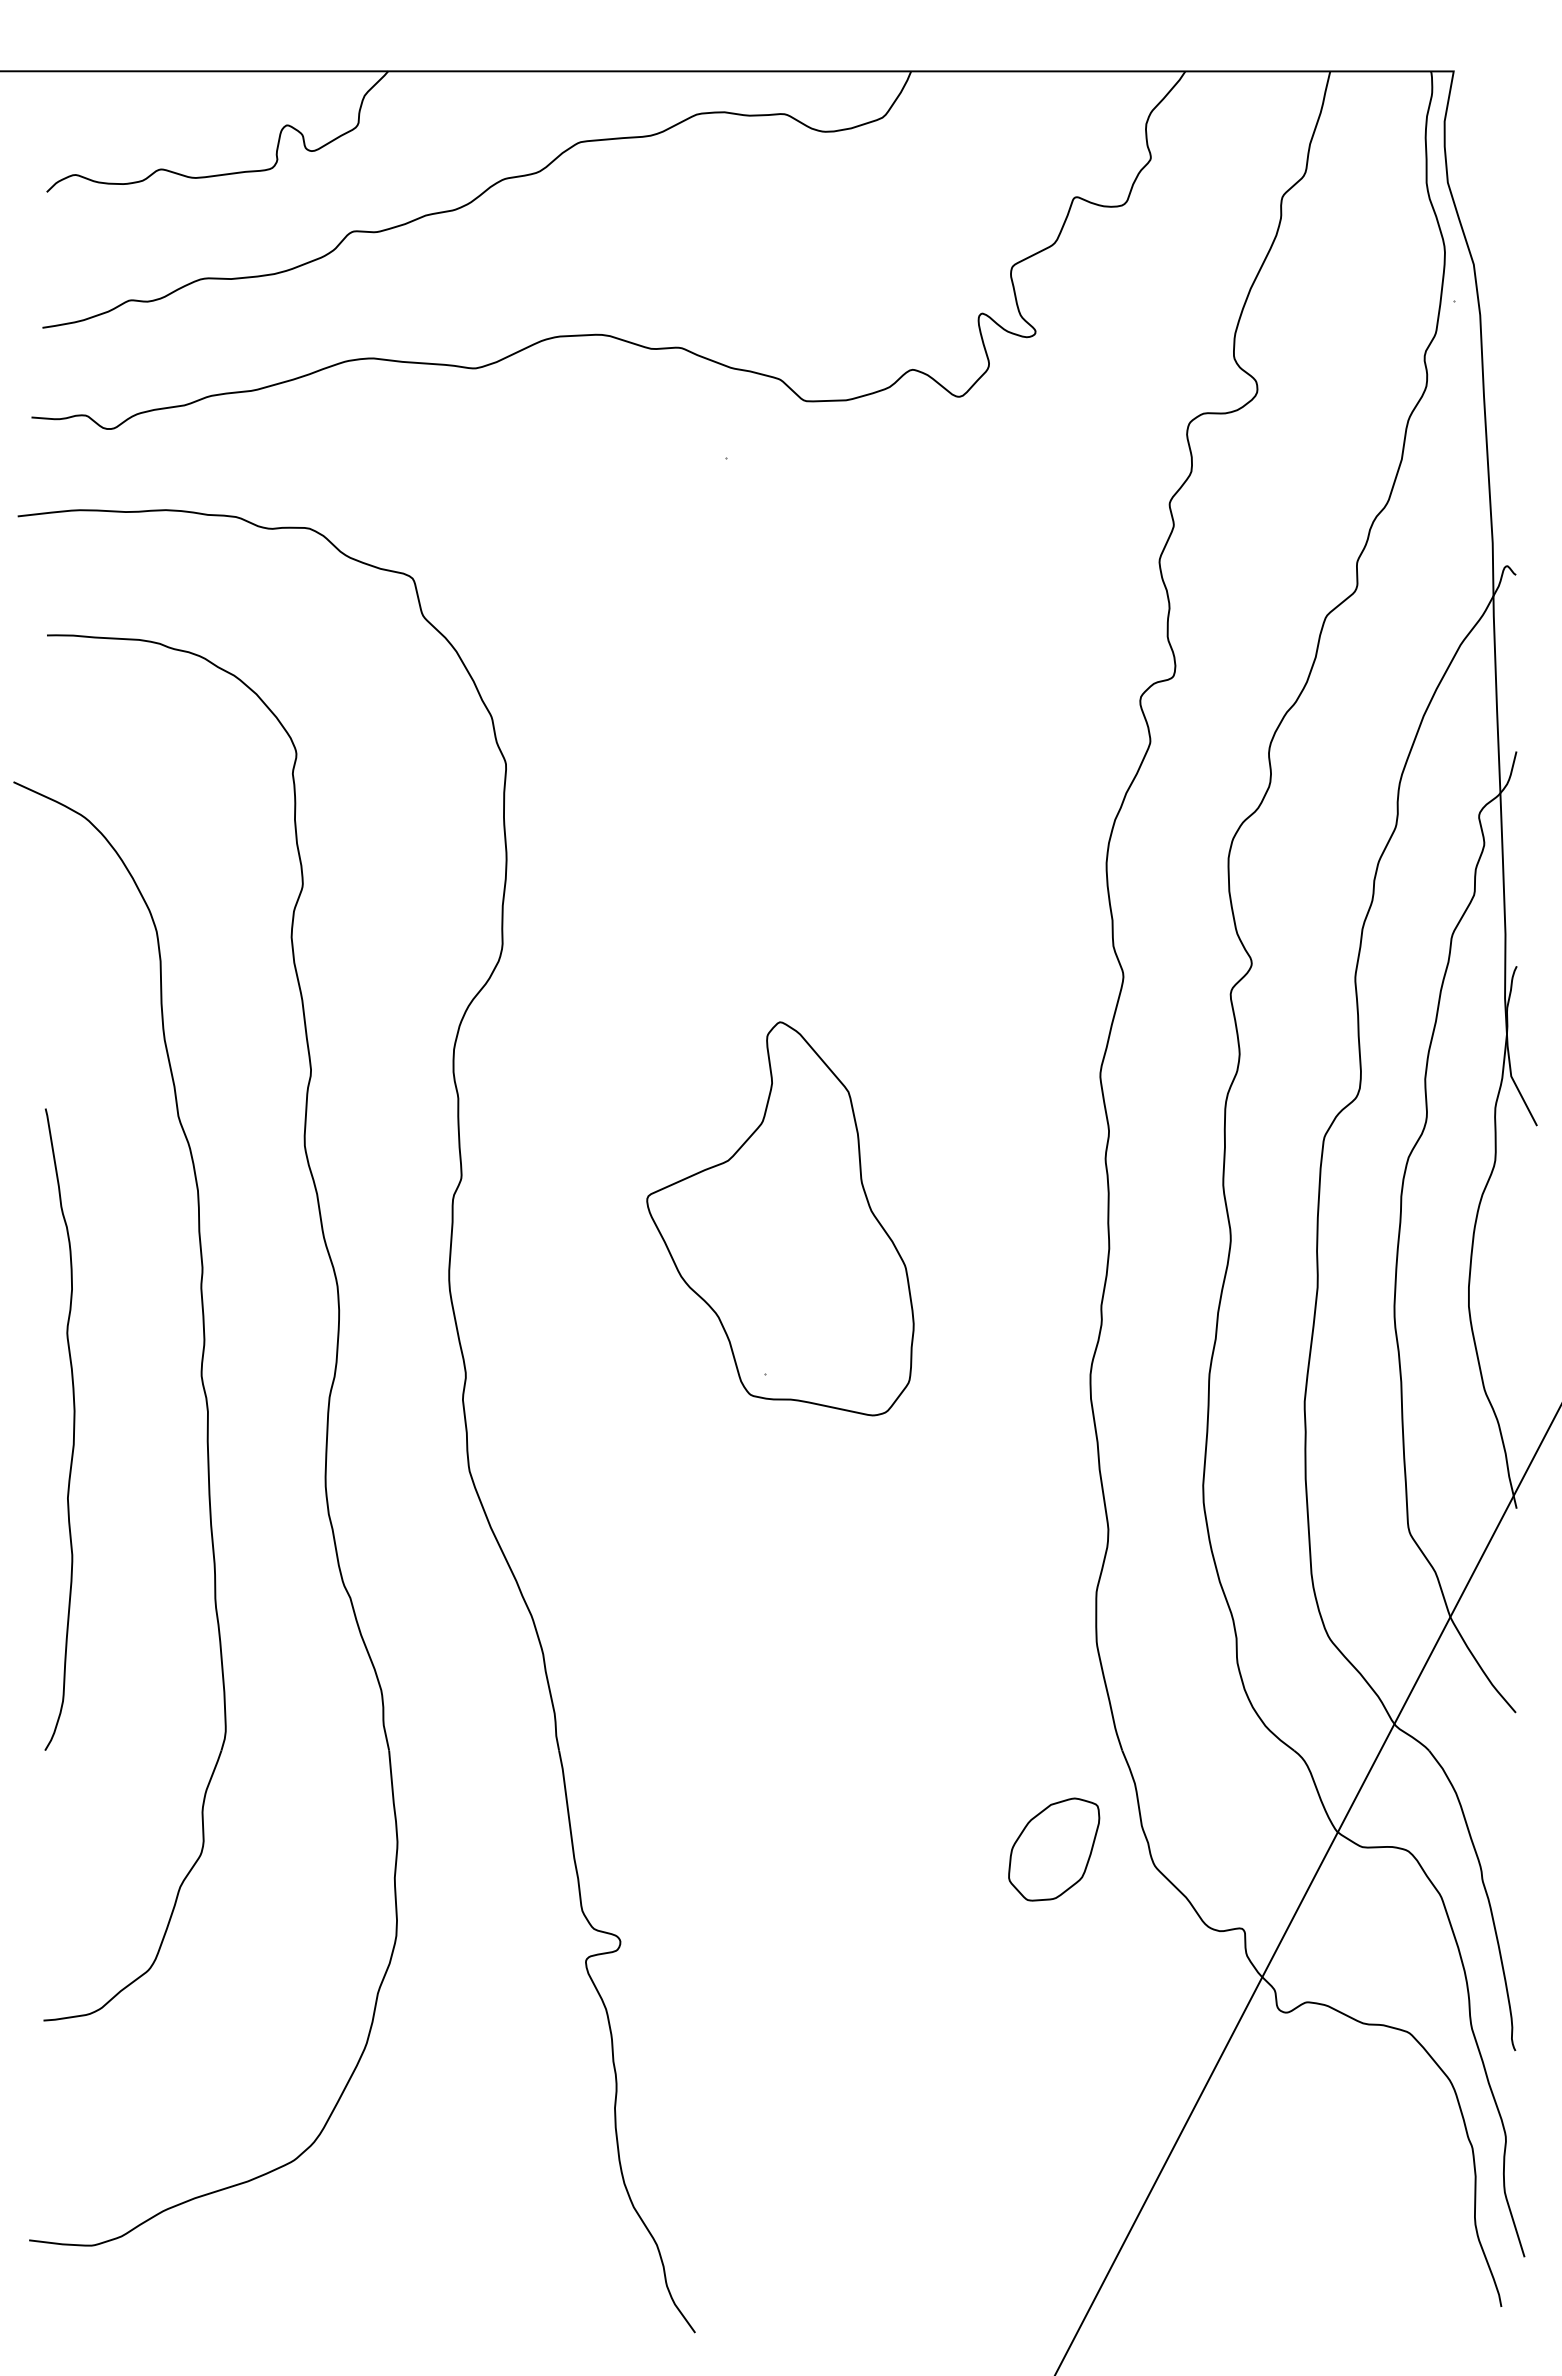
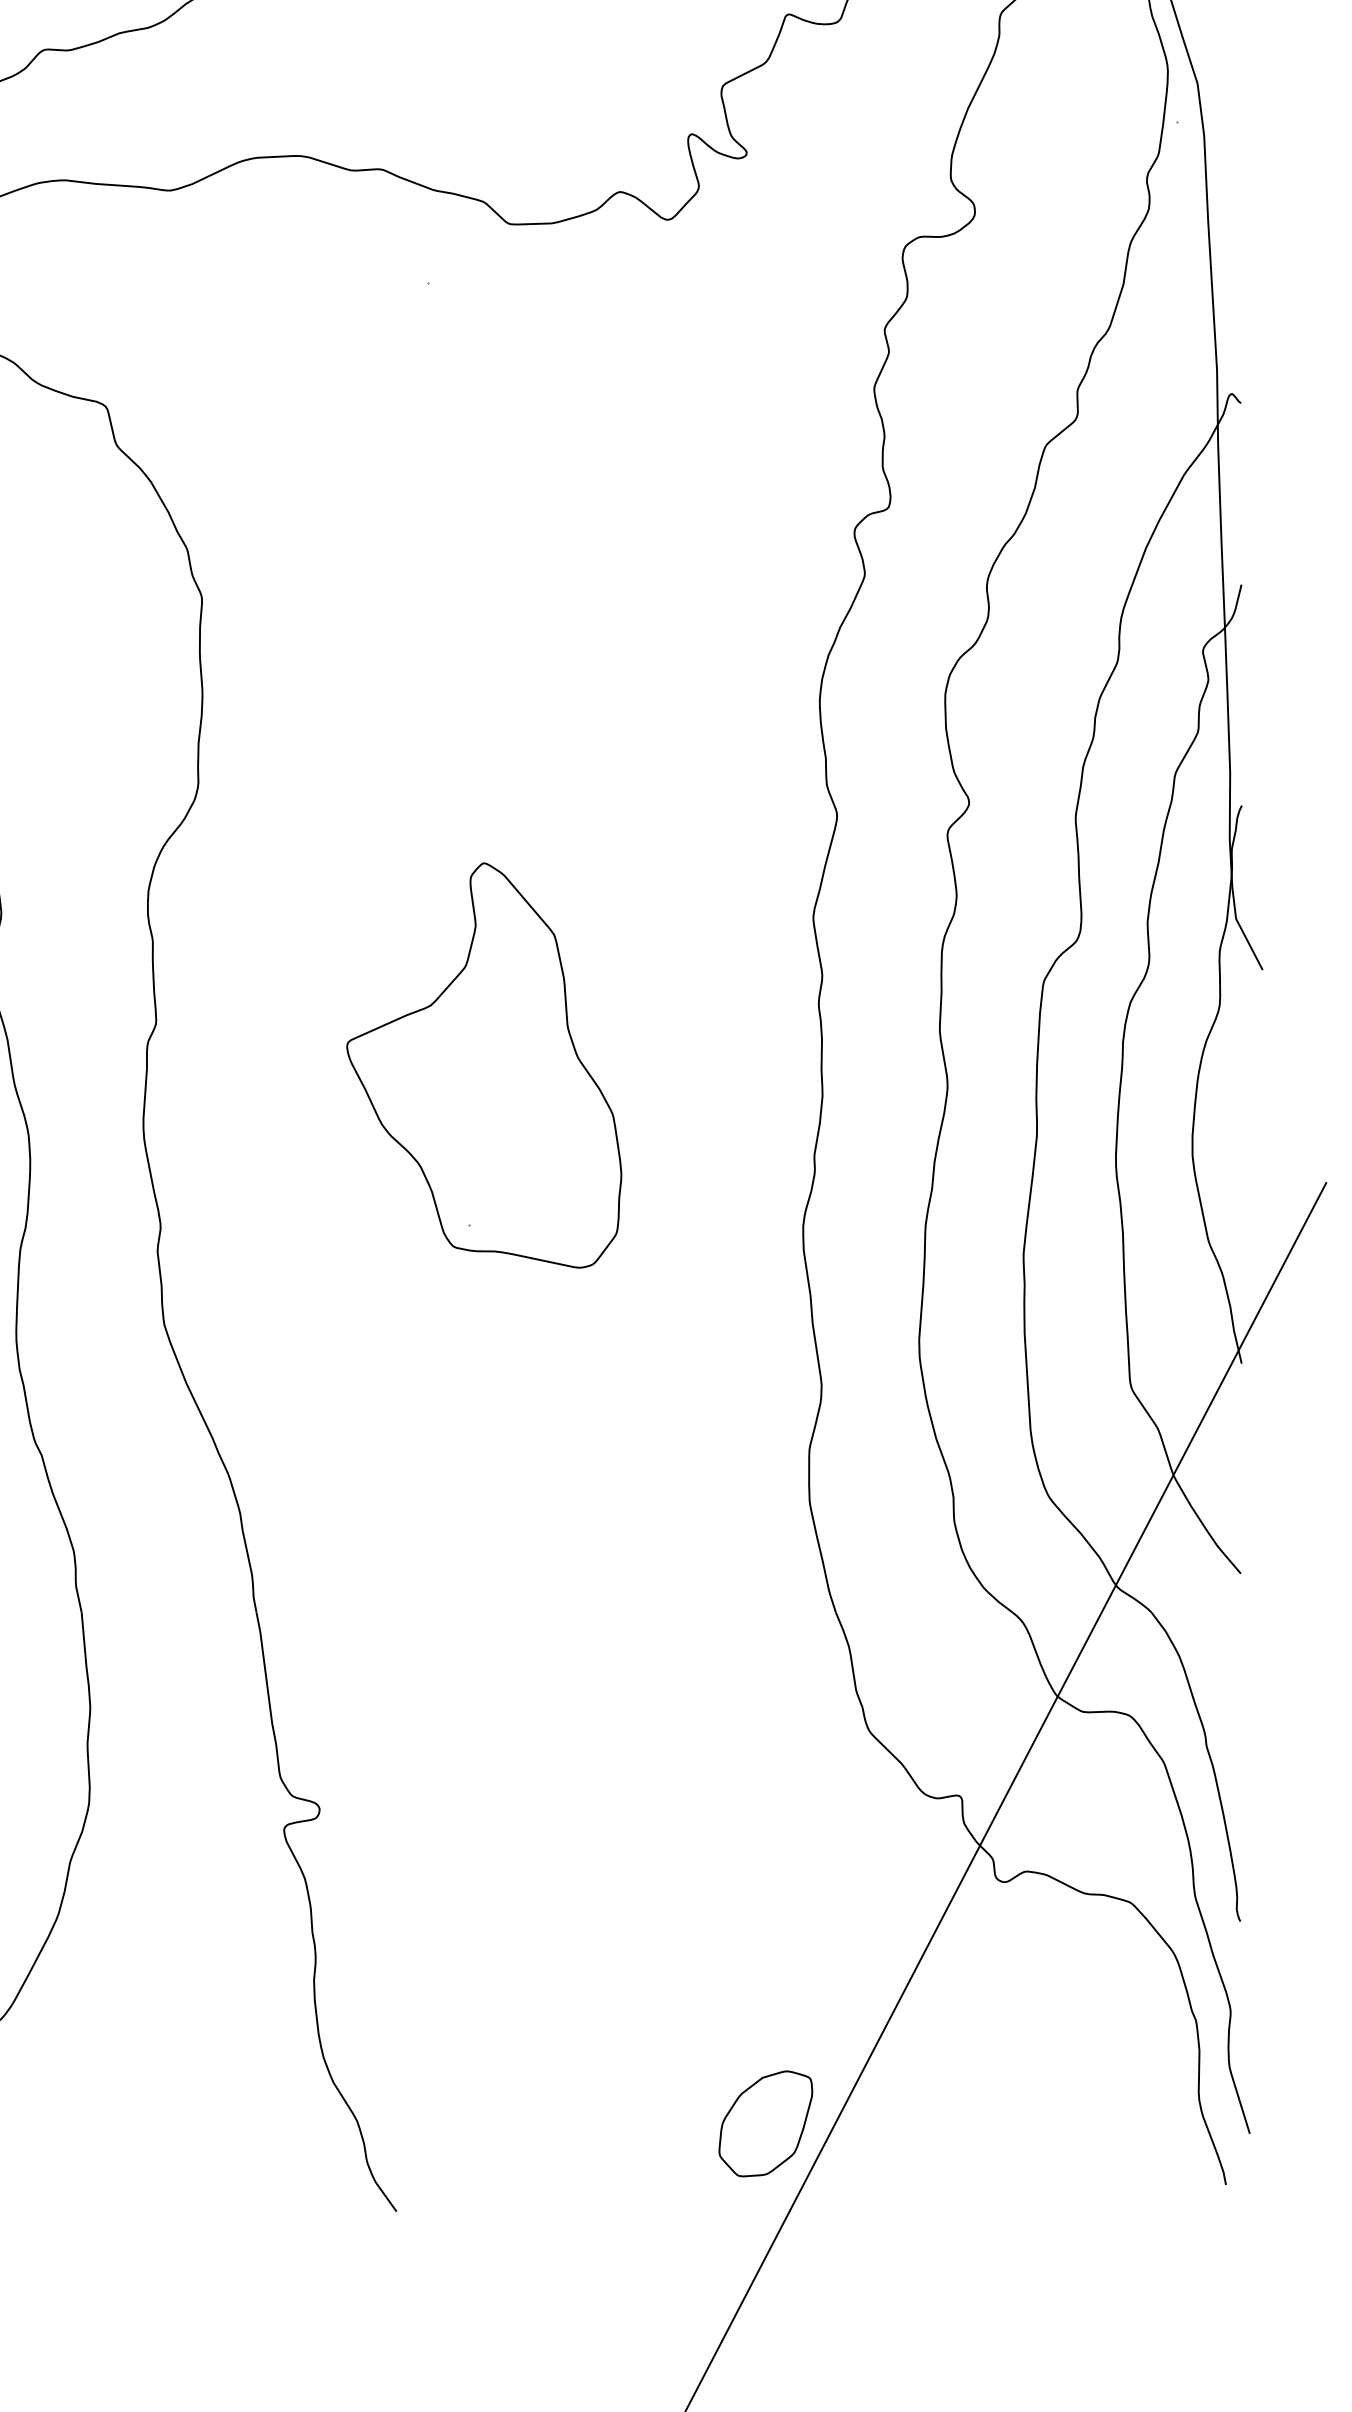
part: (1054, 1849) -> (766, 2123), moved

